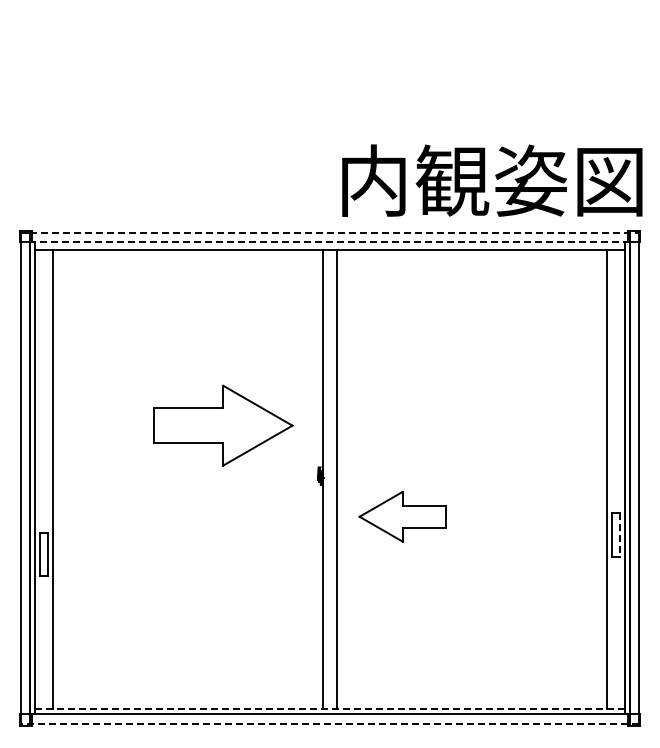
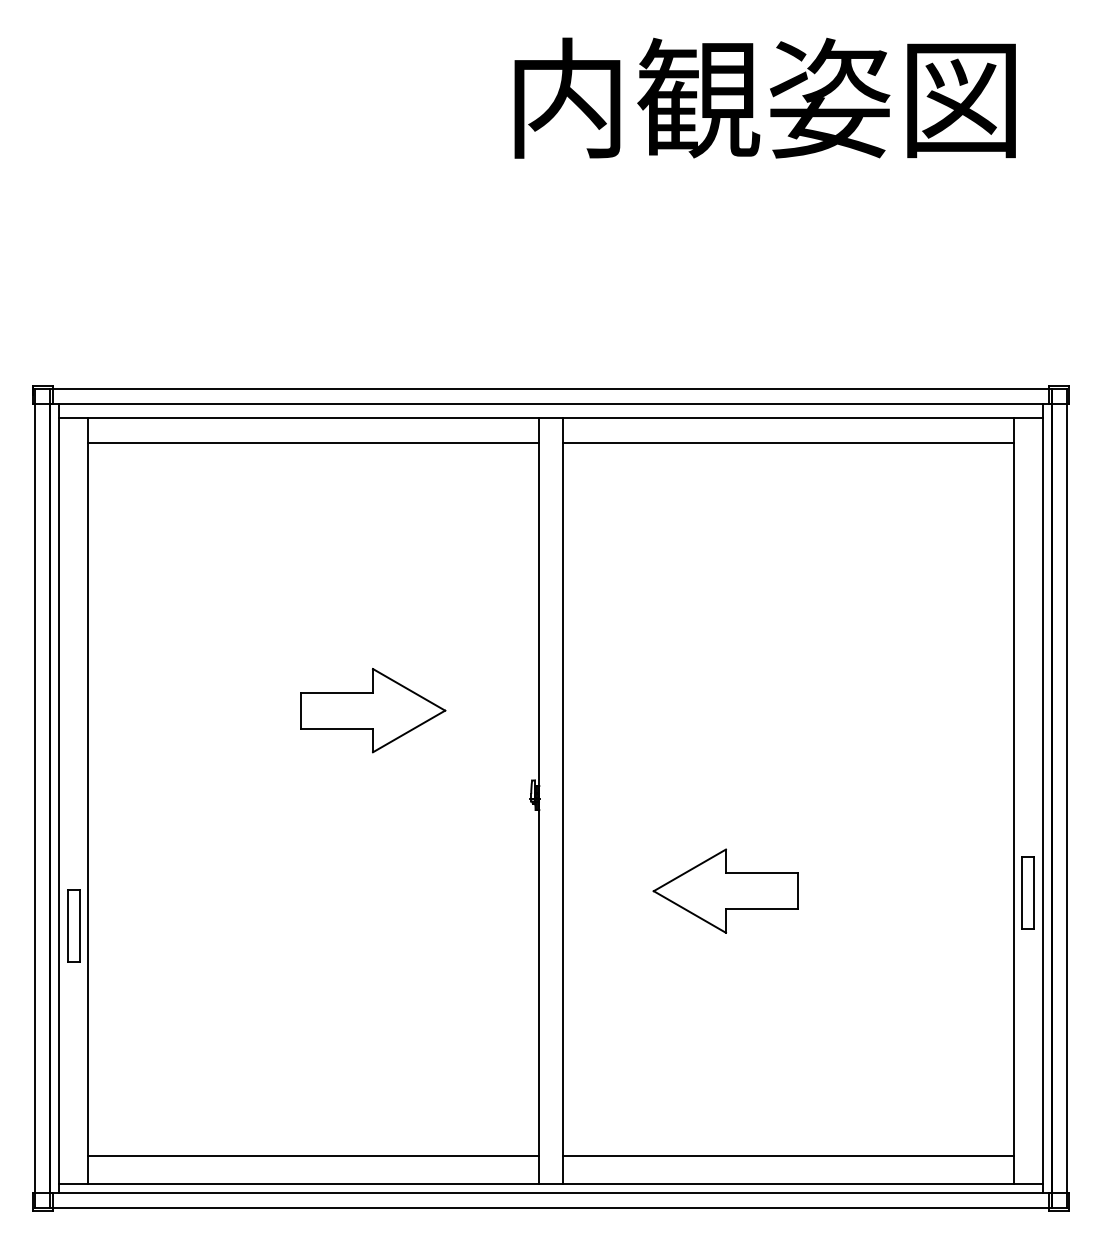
text: (492, 180) -> (765, 97), moved
line: (334, 232) -> (558, 388), dashed -> solid
line: (330, 242) -> (551, 405), dashed -> solid
line: (187, 265) -> (313, 443), added
line: (472, 265) -> (788, 443), added
part: (223, 425) -> (373, 710), size x0.62
part: (402, 516) -> (725, 890), moved
line: (619, 534) -> (1034, 892), dashed -> solid
line: (187, 692) -> (313, 1156), added
line: (472, 692) -> (788, 1156), added
line: (330, 709) -> (551, 1184), dashed -> solid
line: (329, 723) -> (550, 1207), dashed -> solid

